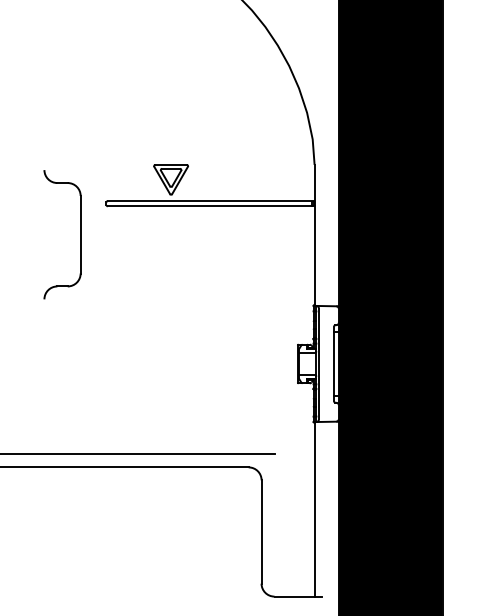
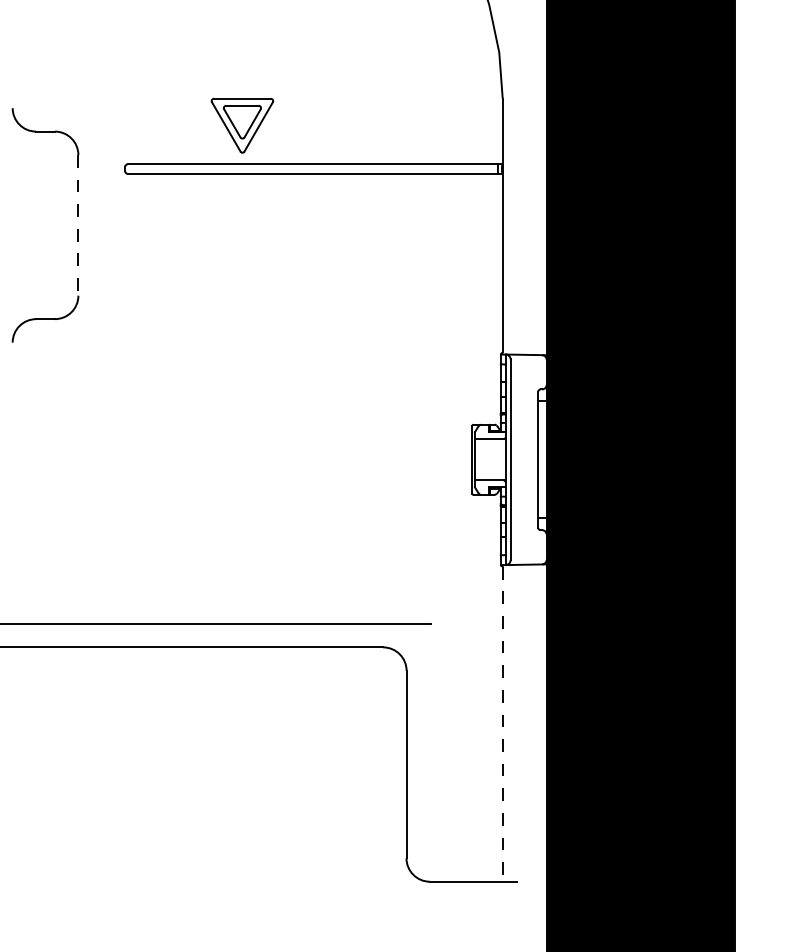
line: (80, 234) -> (78, 224), solid -> dashed
line: (314, 509) -> (502, 723), solid -> dashed

